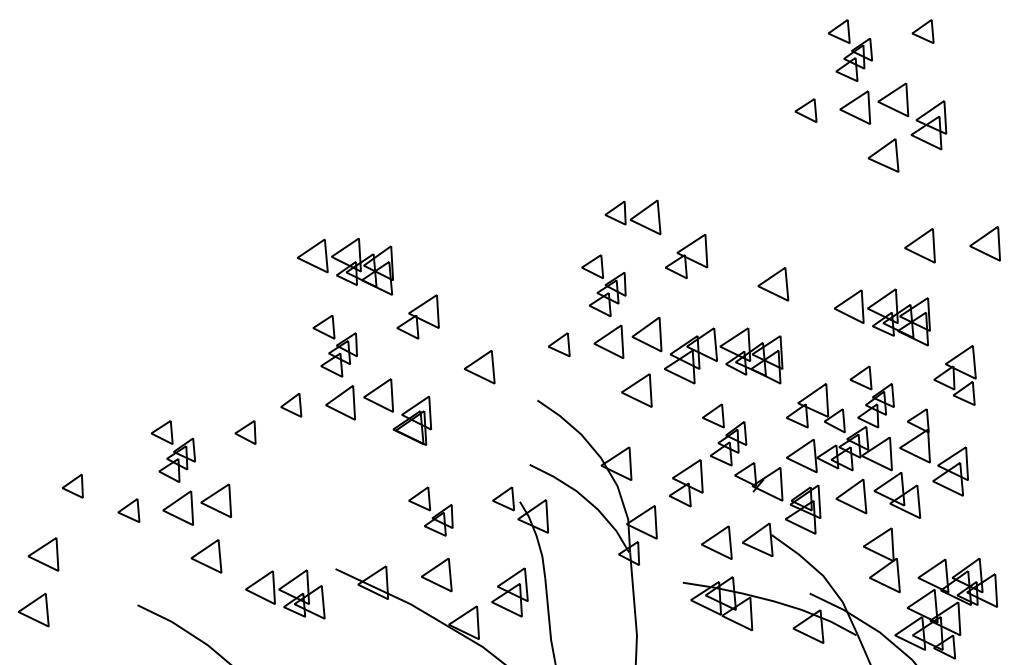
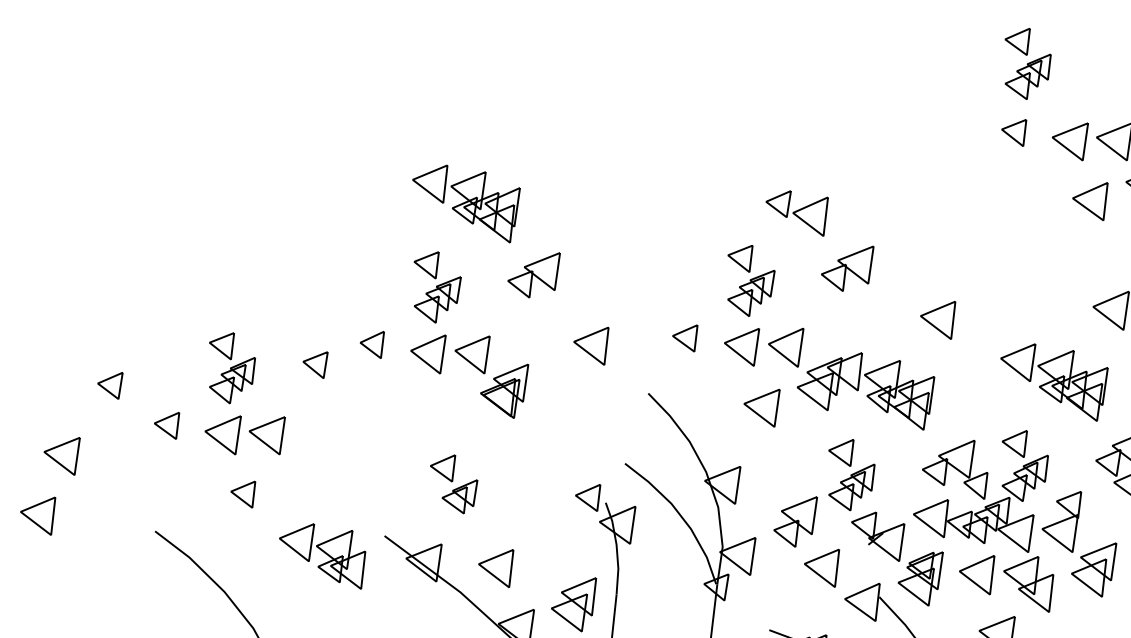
part: (849, 50) -> (1024, 63), moved
part: (430, 511) -> (452, 482), moved
part: (716, 542) -> (821, 564), moved
part: (206, 556) -> (243, 492), size x0.7

